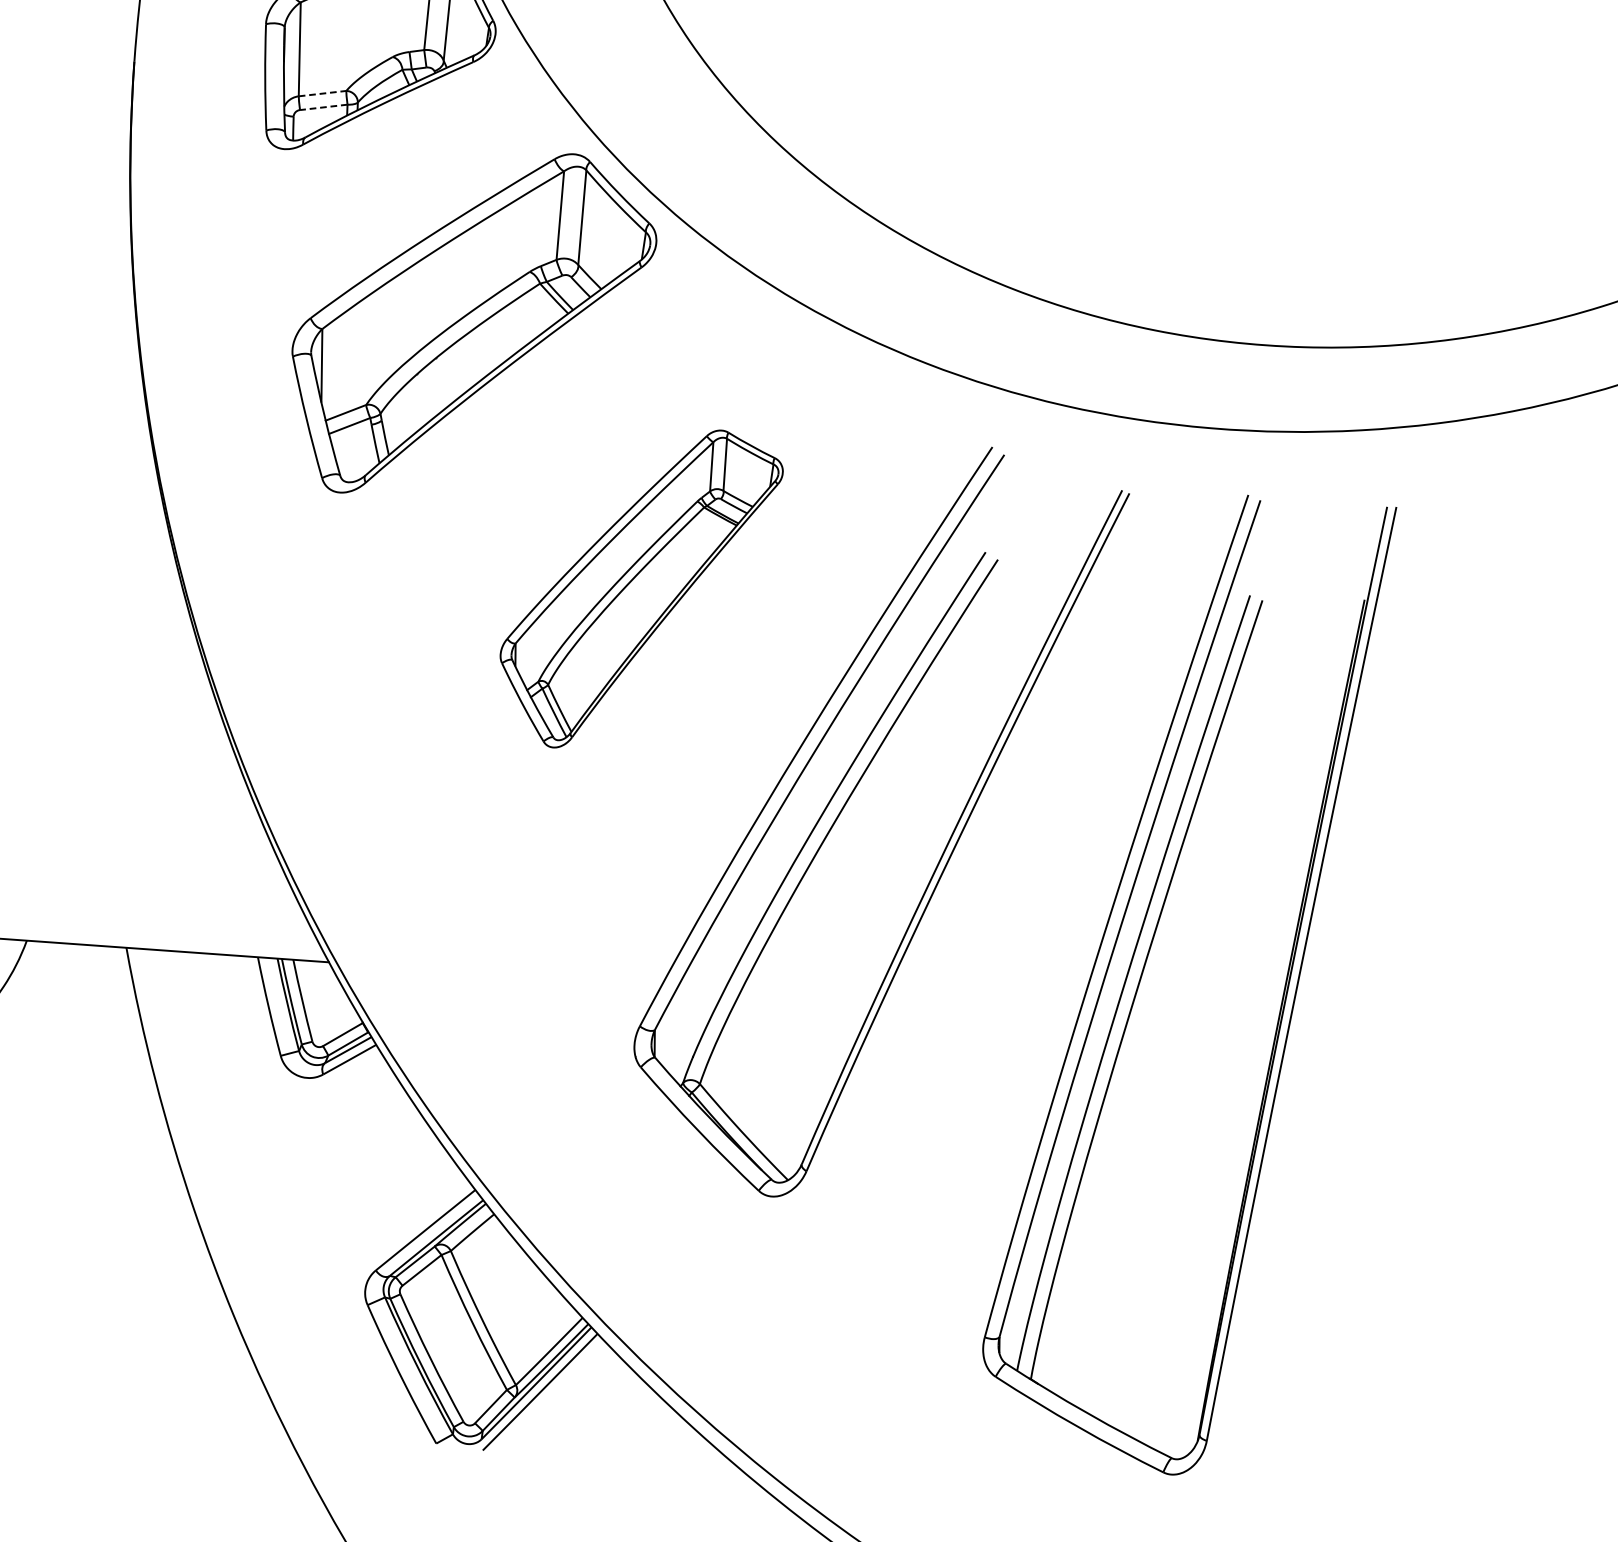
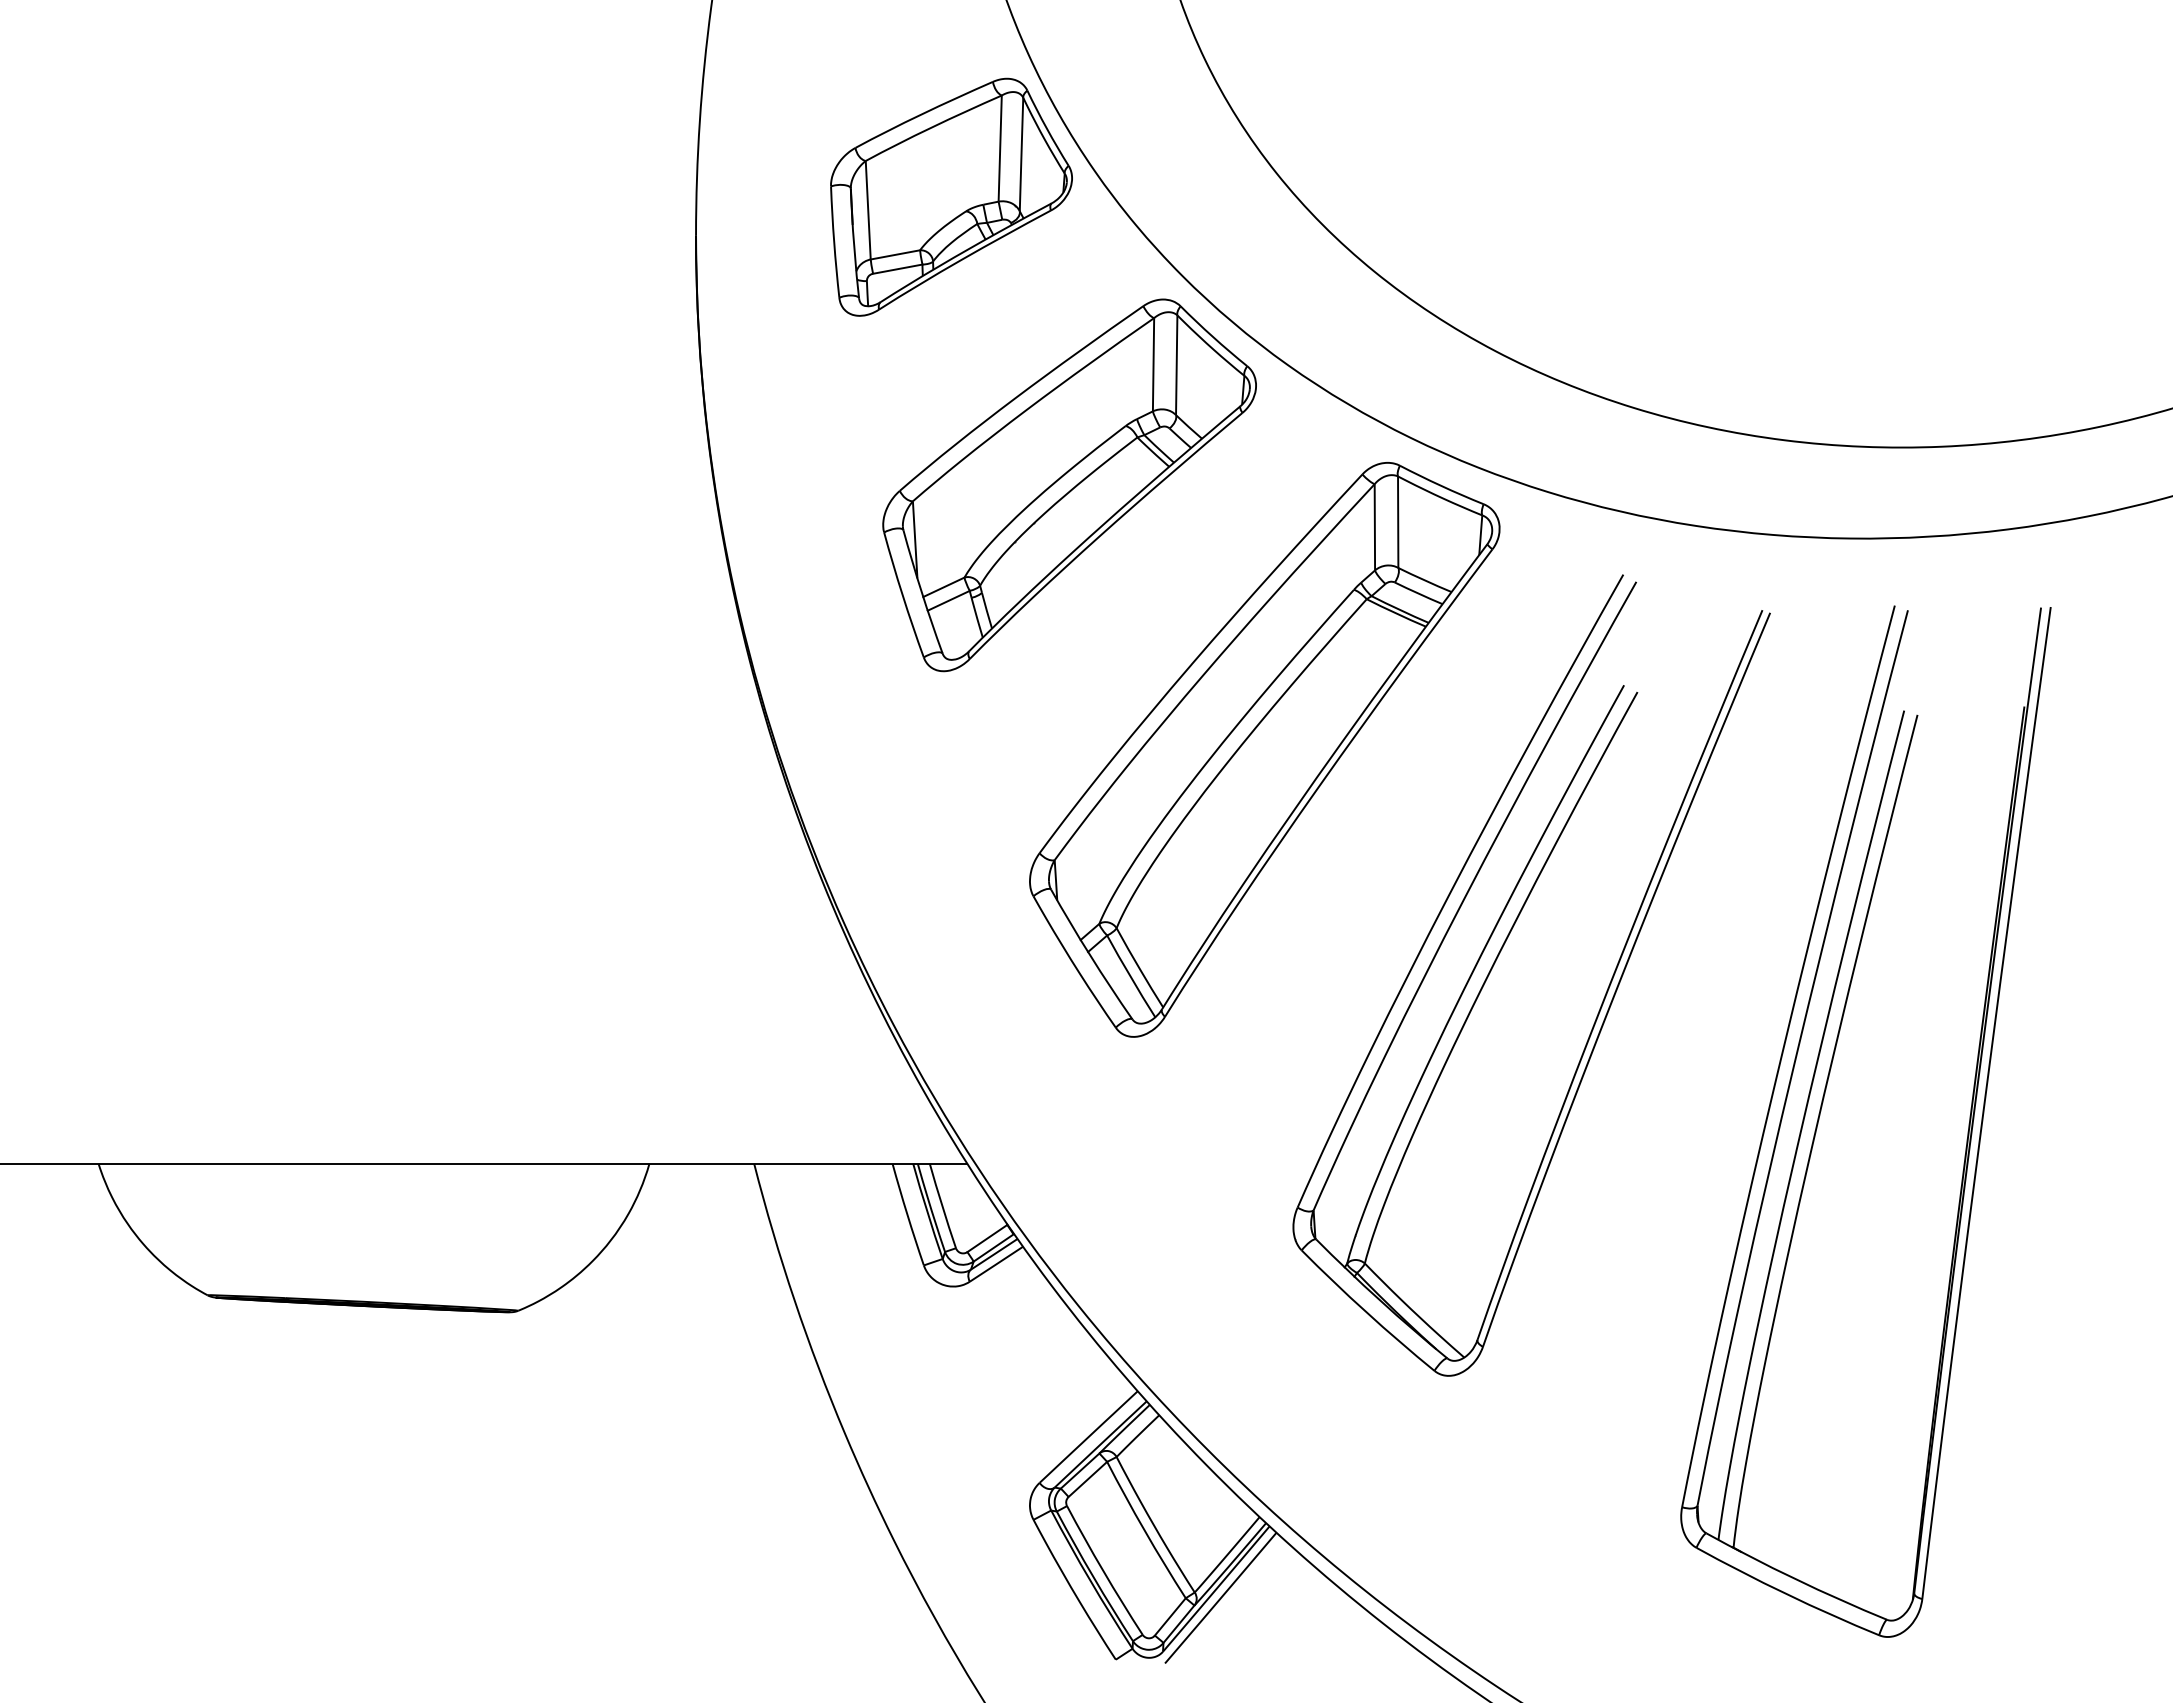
line: (322, 93) -> (895, 254), dashed -> solid
line: (323, 107) -> (897, 269), dashed -> solid
part: (639, 588) -> (1264, 749), size x1.67

